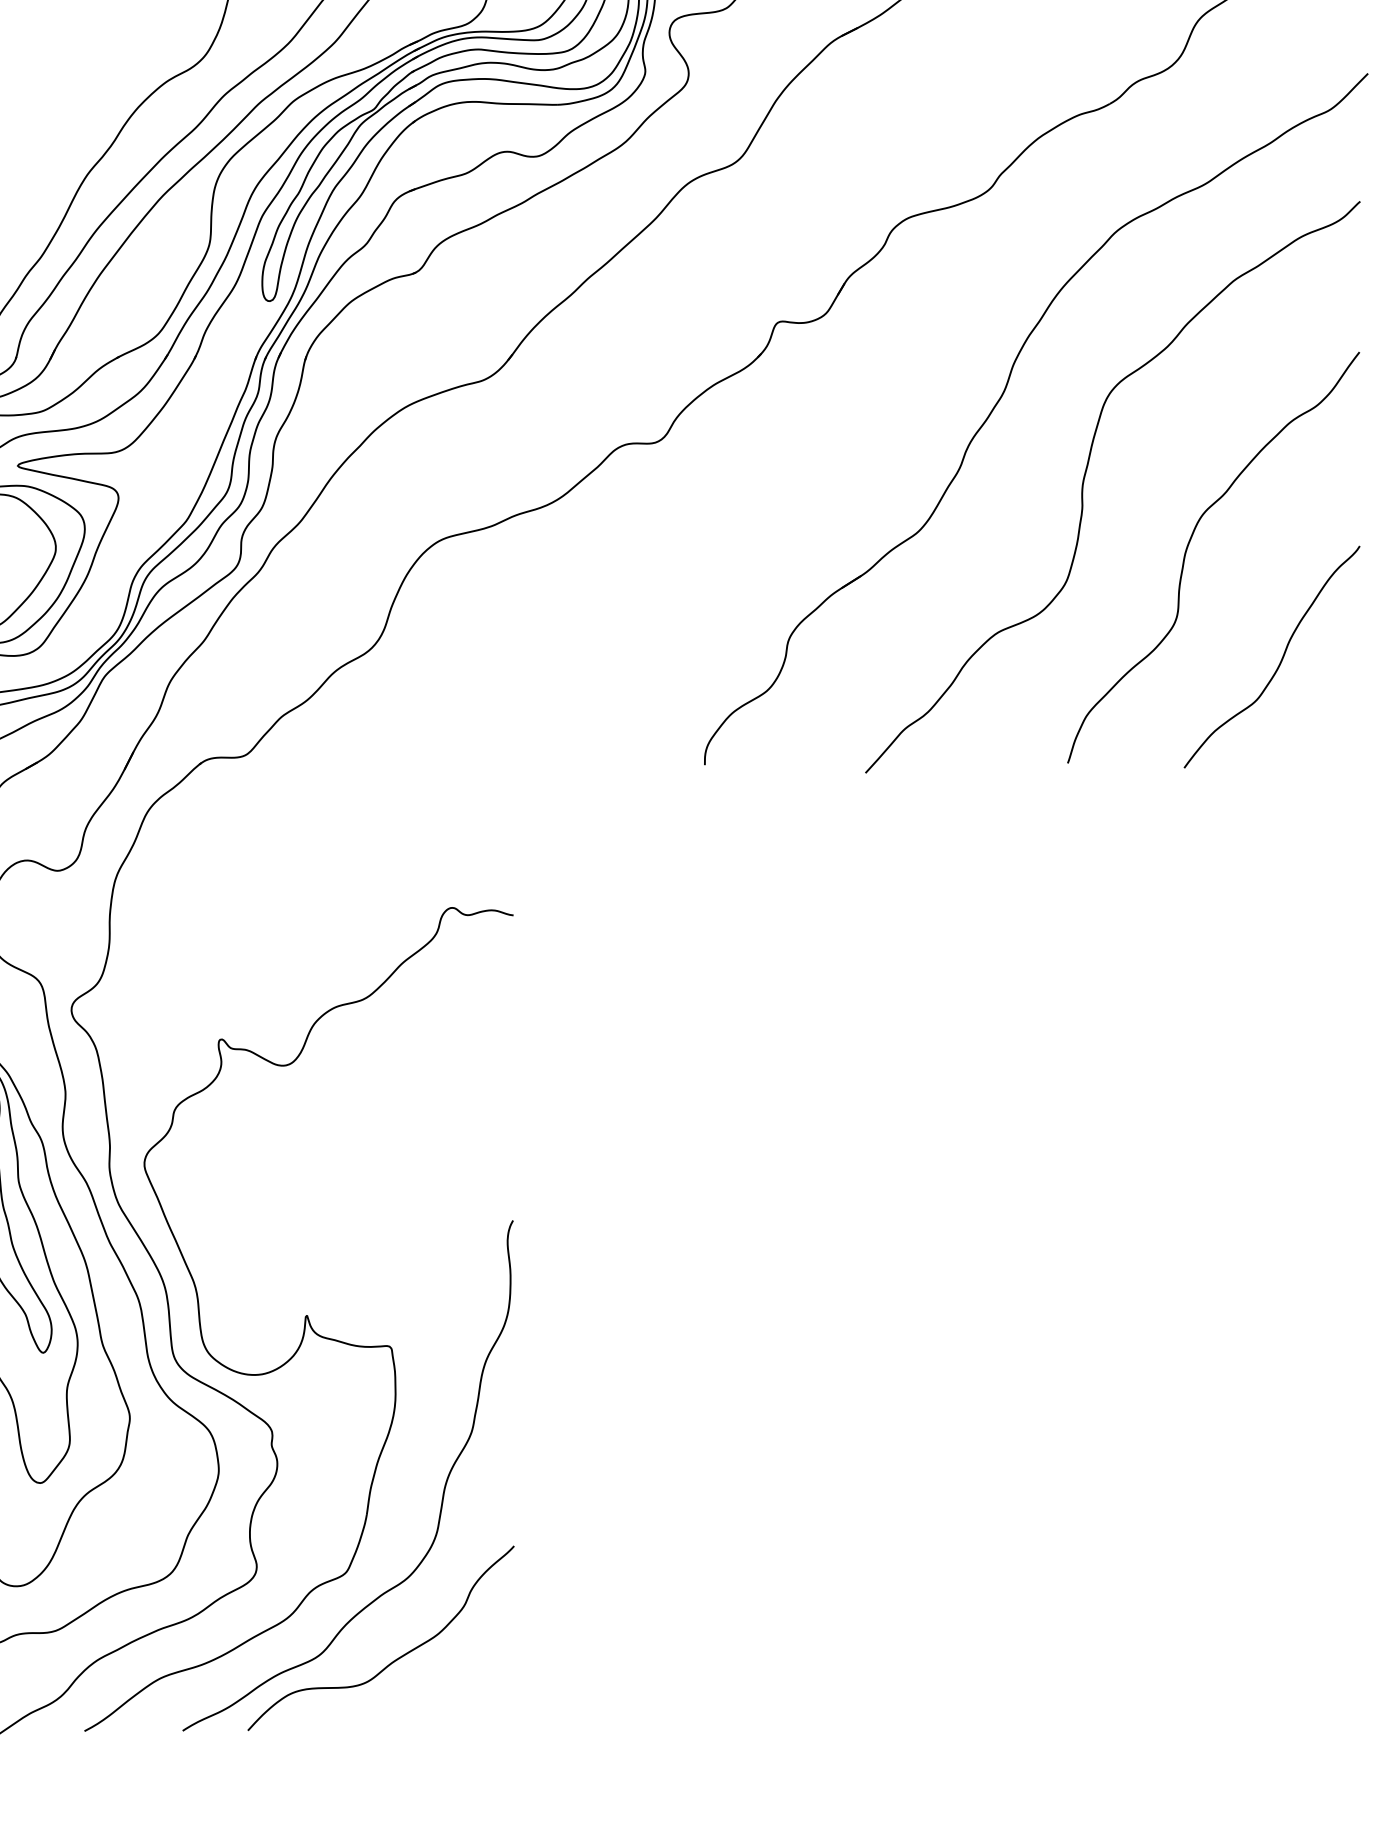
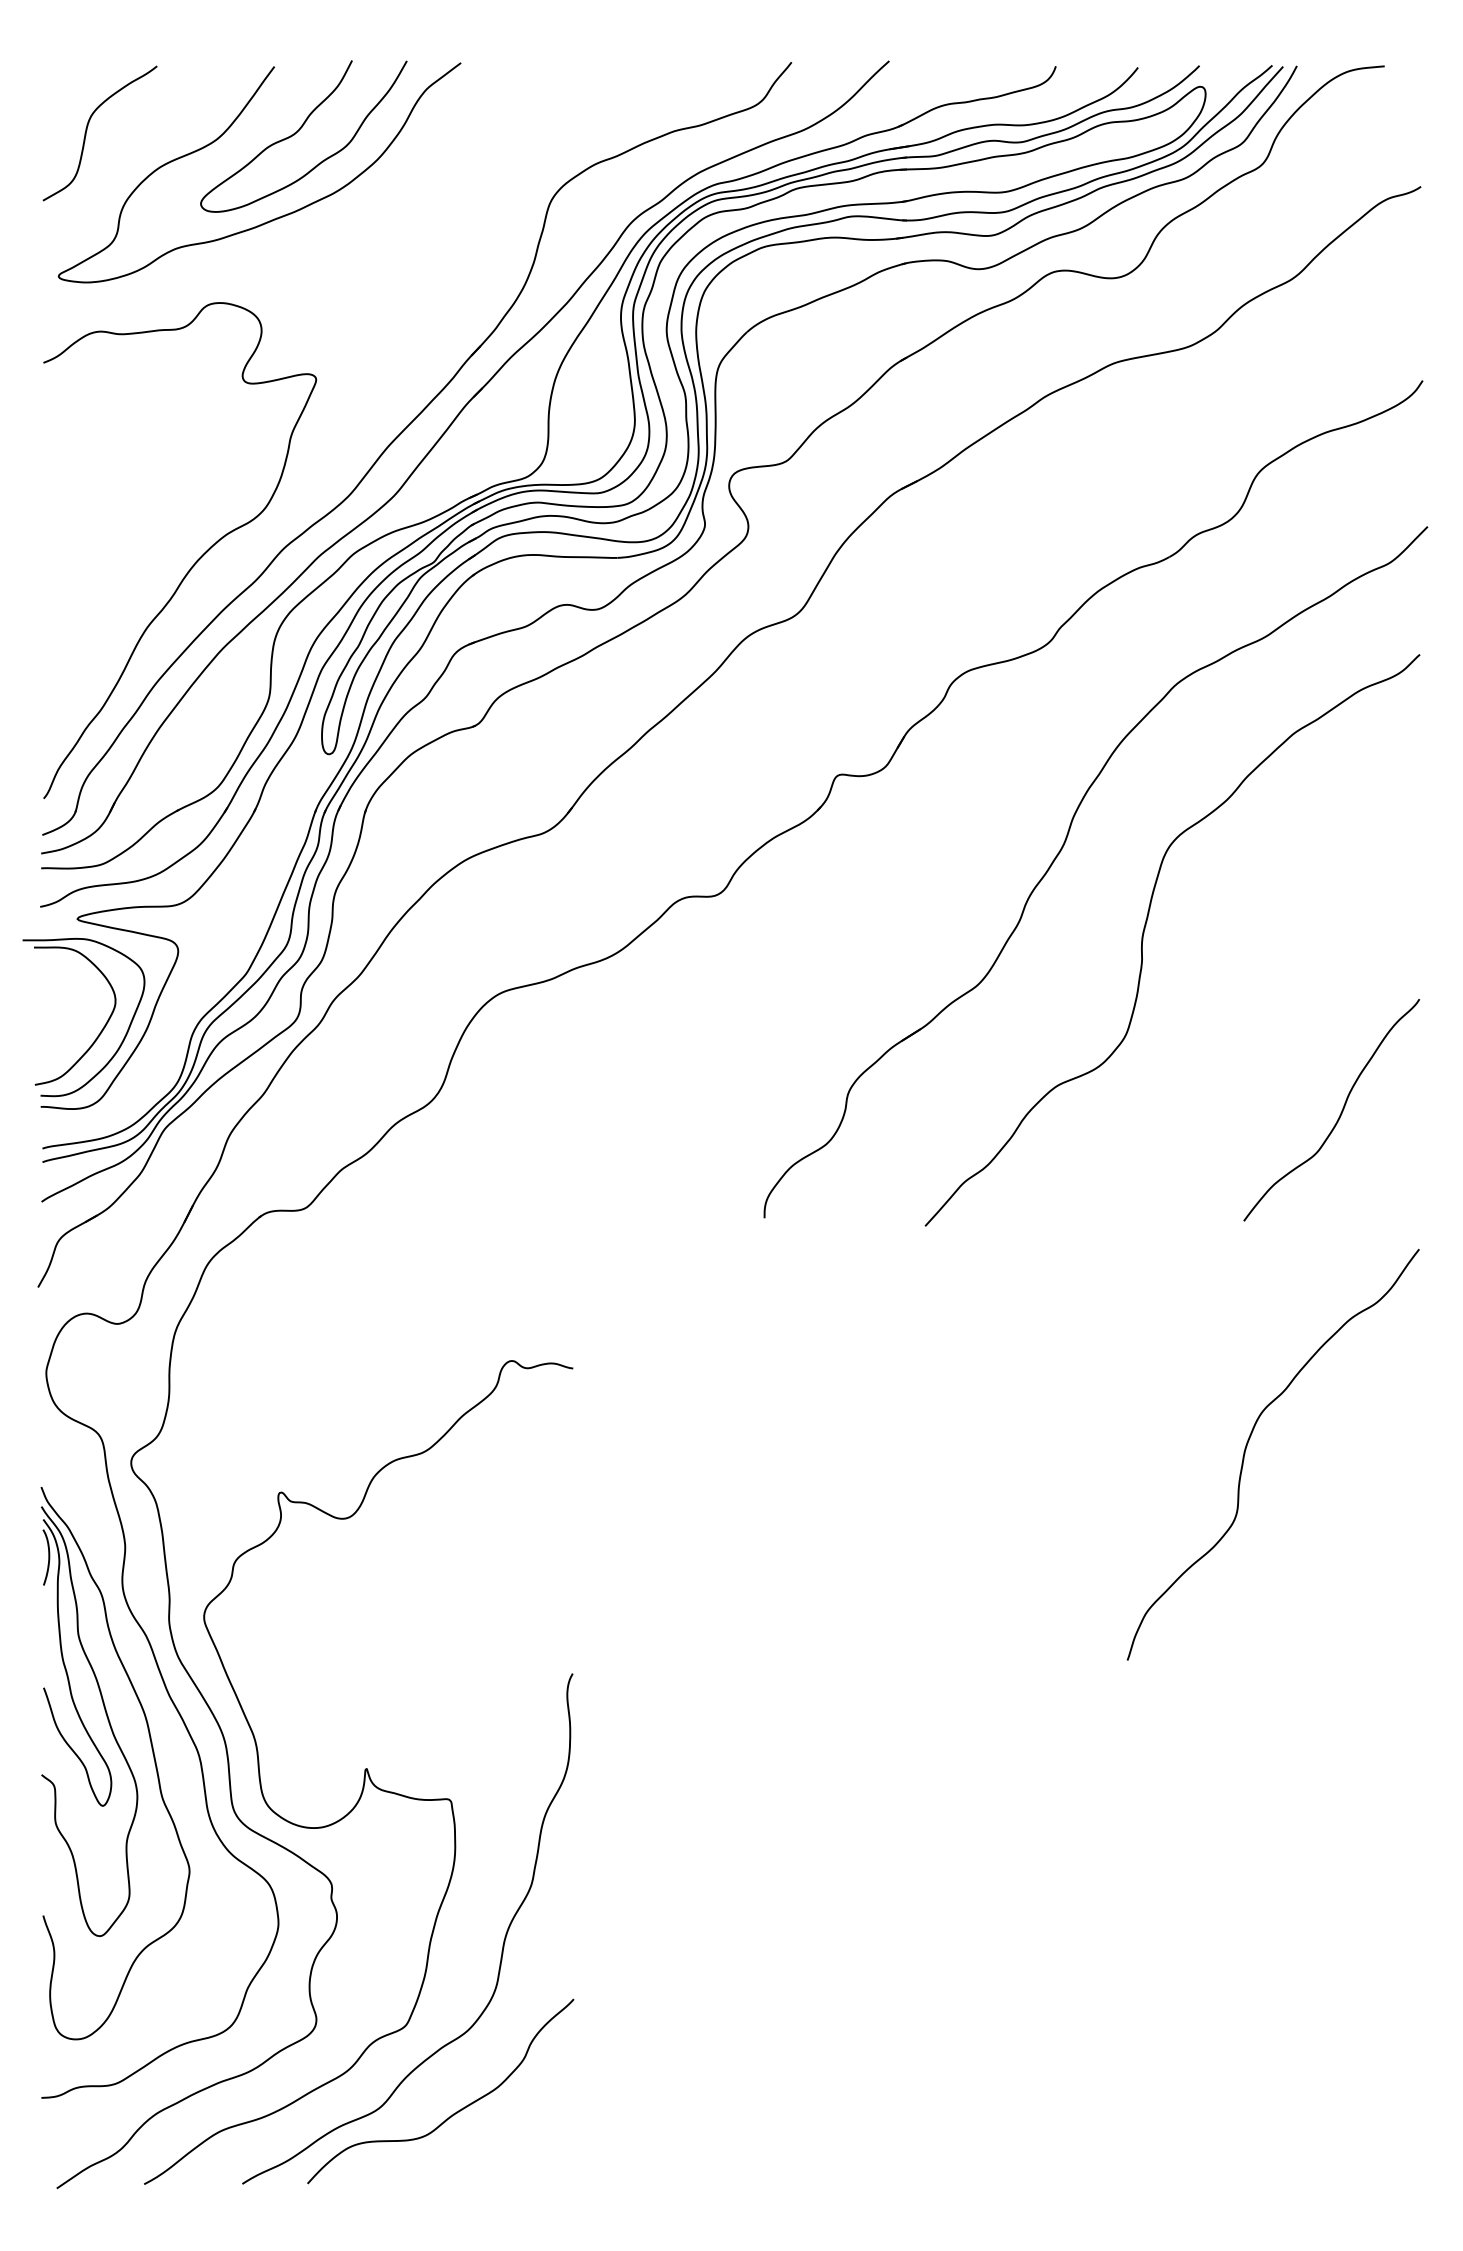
curve: (1187, 549) -> (1247, 1446), moved

